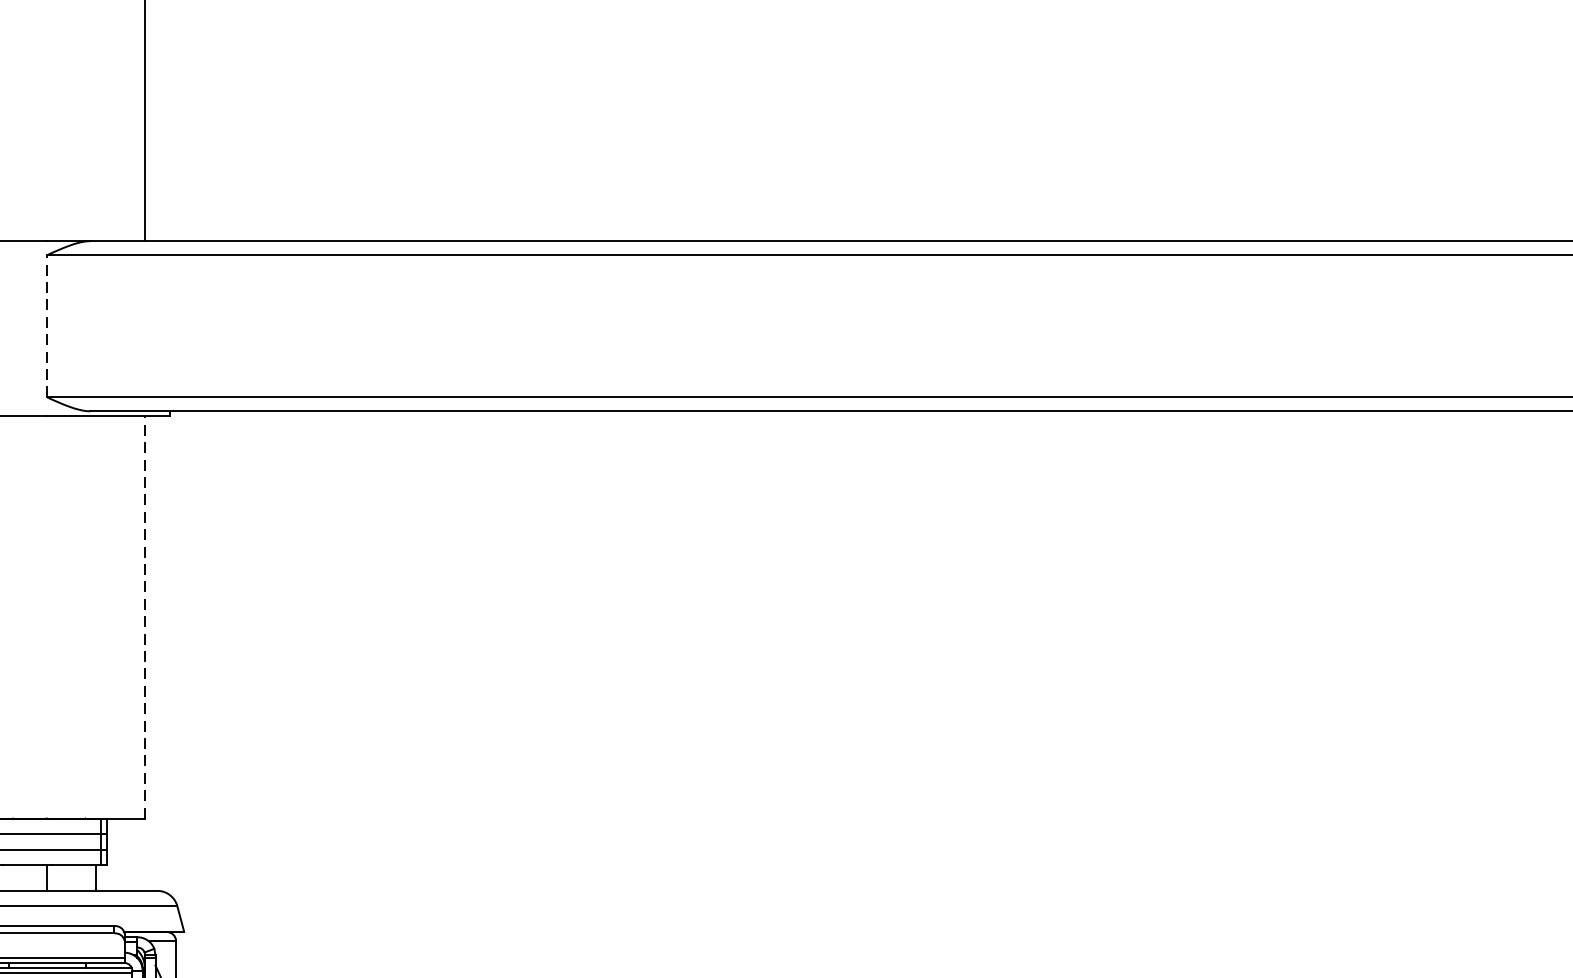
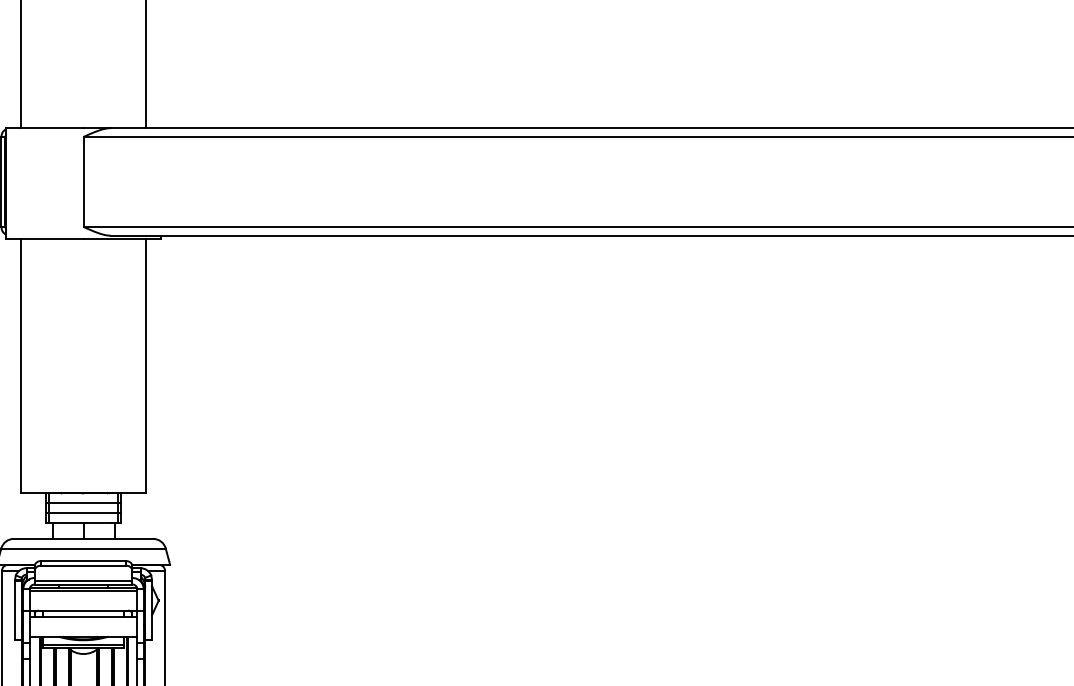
line: (47, 325) -> (83, 181), dashed -> solid
line: (145, 616) -> (145, 365), dashed -> solid

